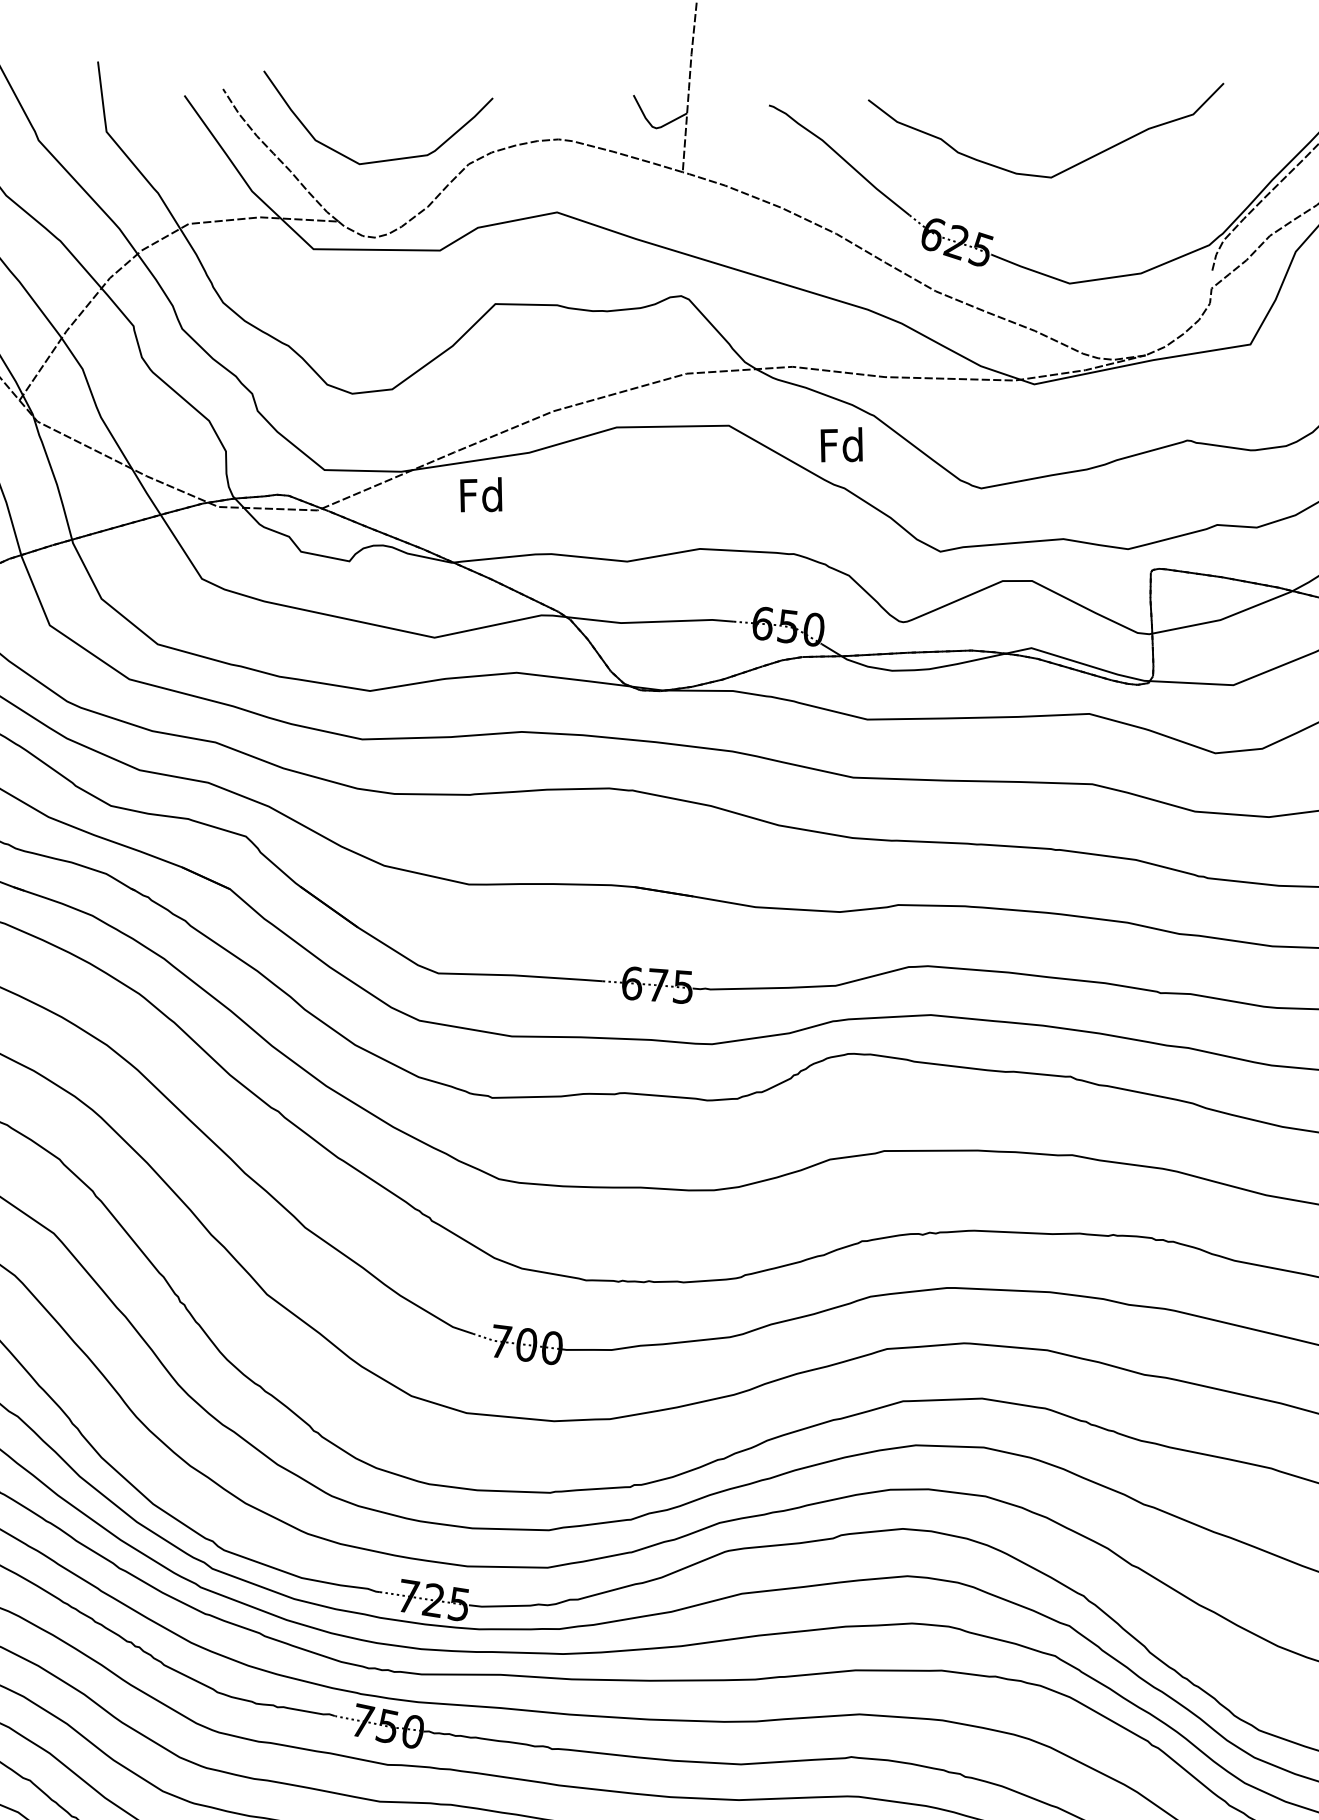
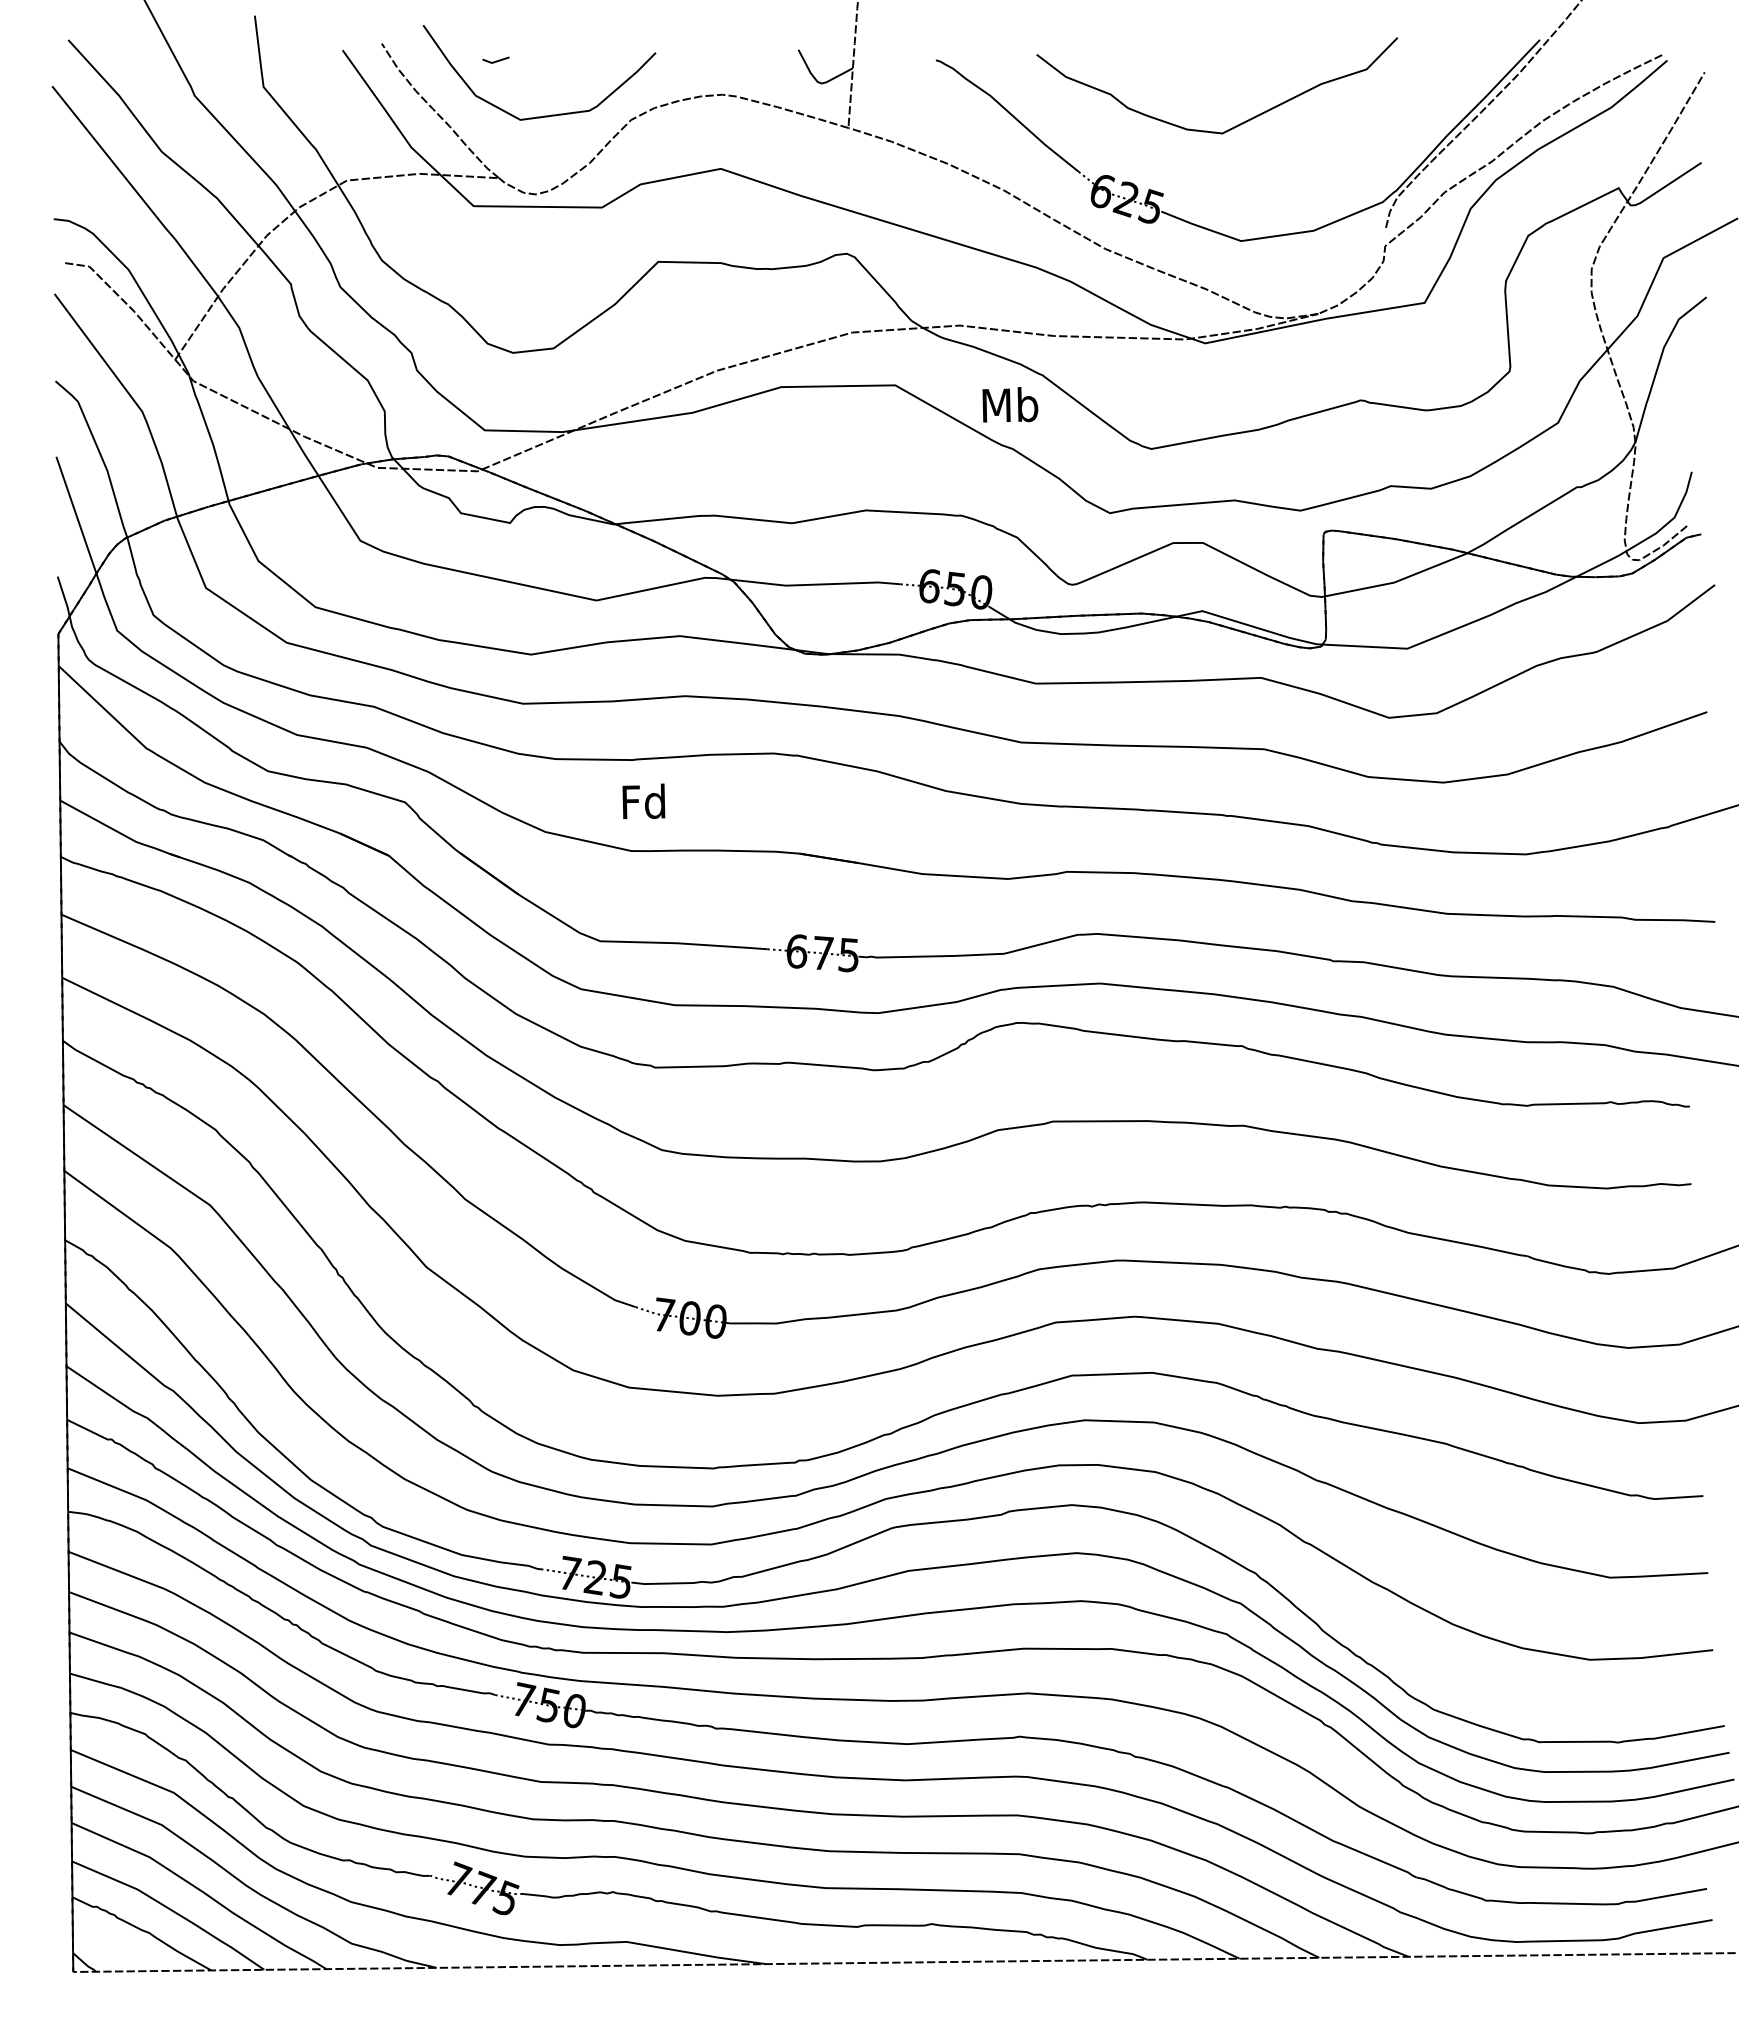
line: (335, 105) -> (495, 60), added
text: (842, 444) -> (1010, 404), Fd -> Mb
text: (480, 494) -> (643, 801), moved

